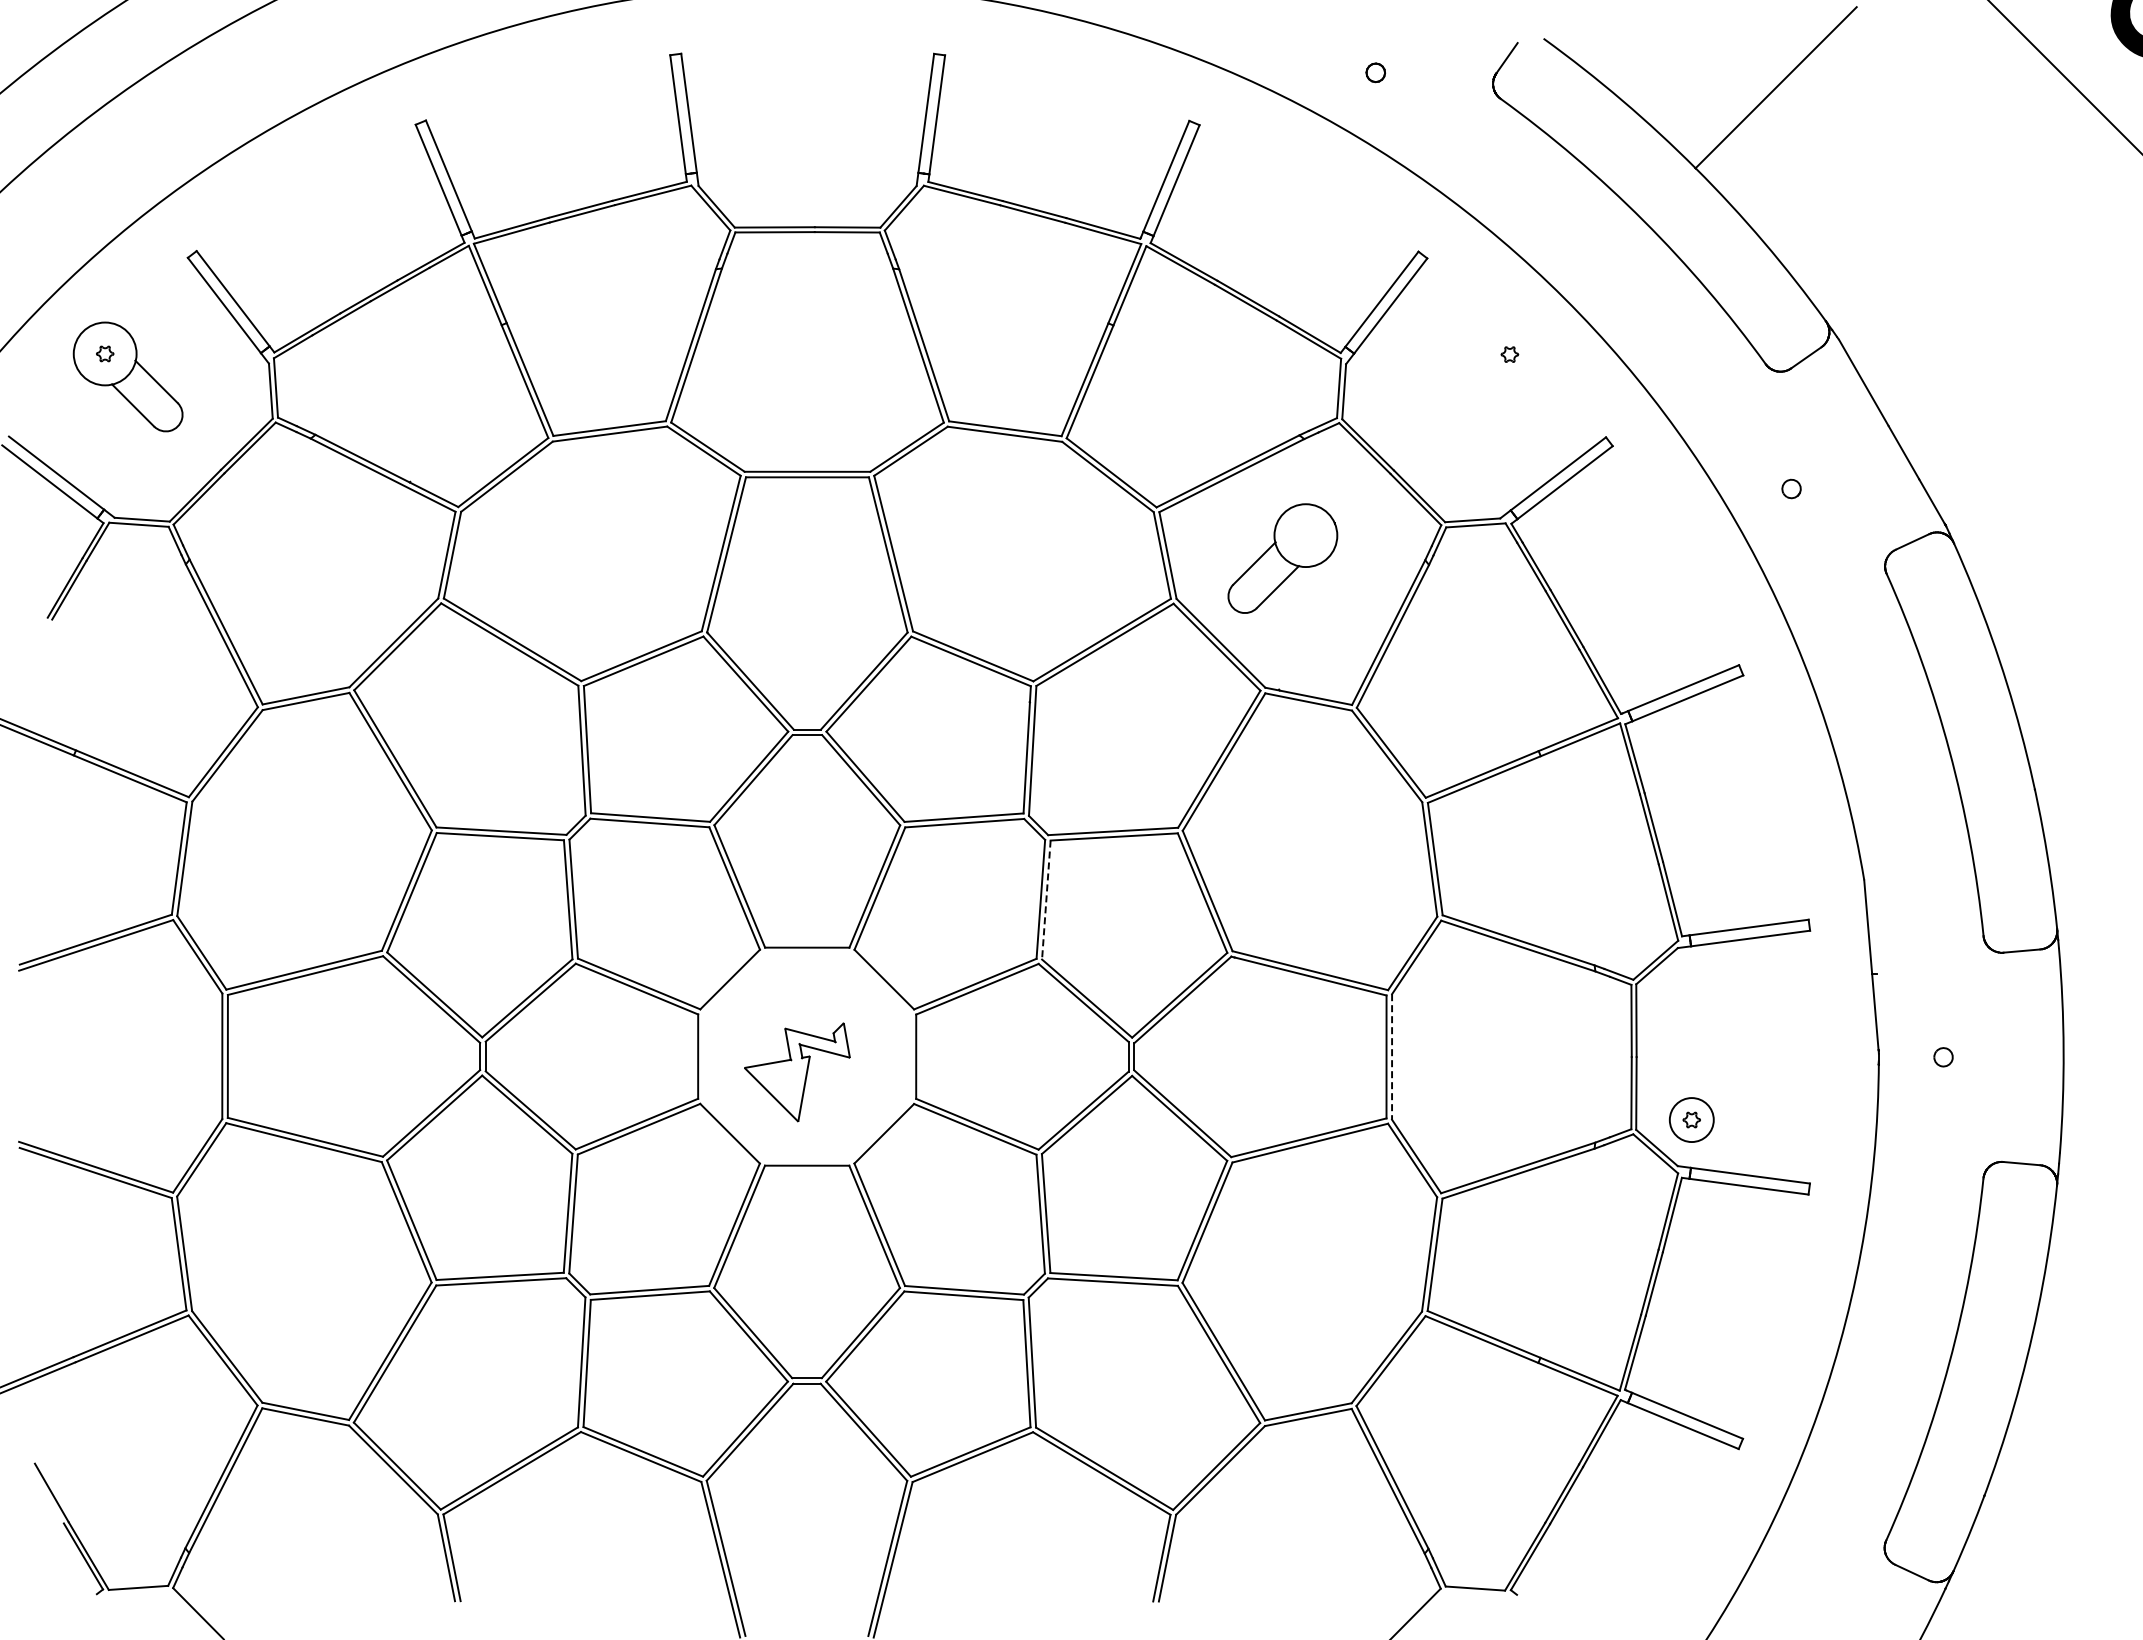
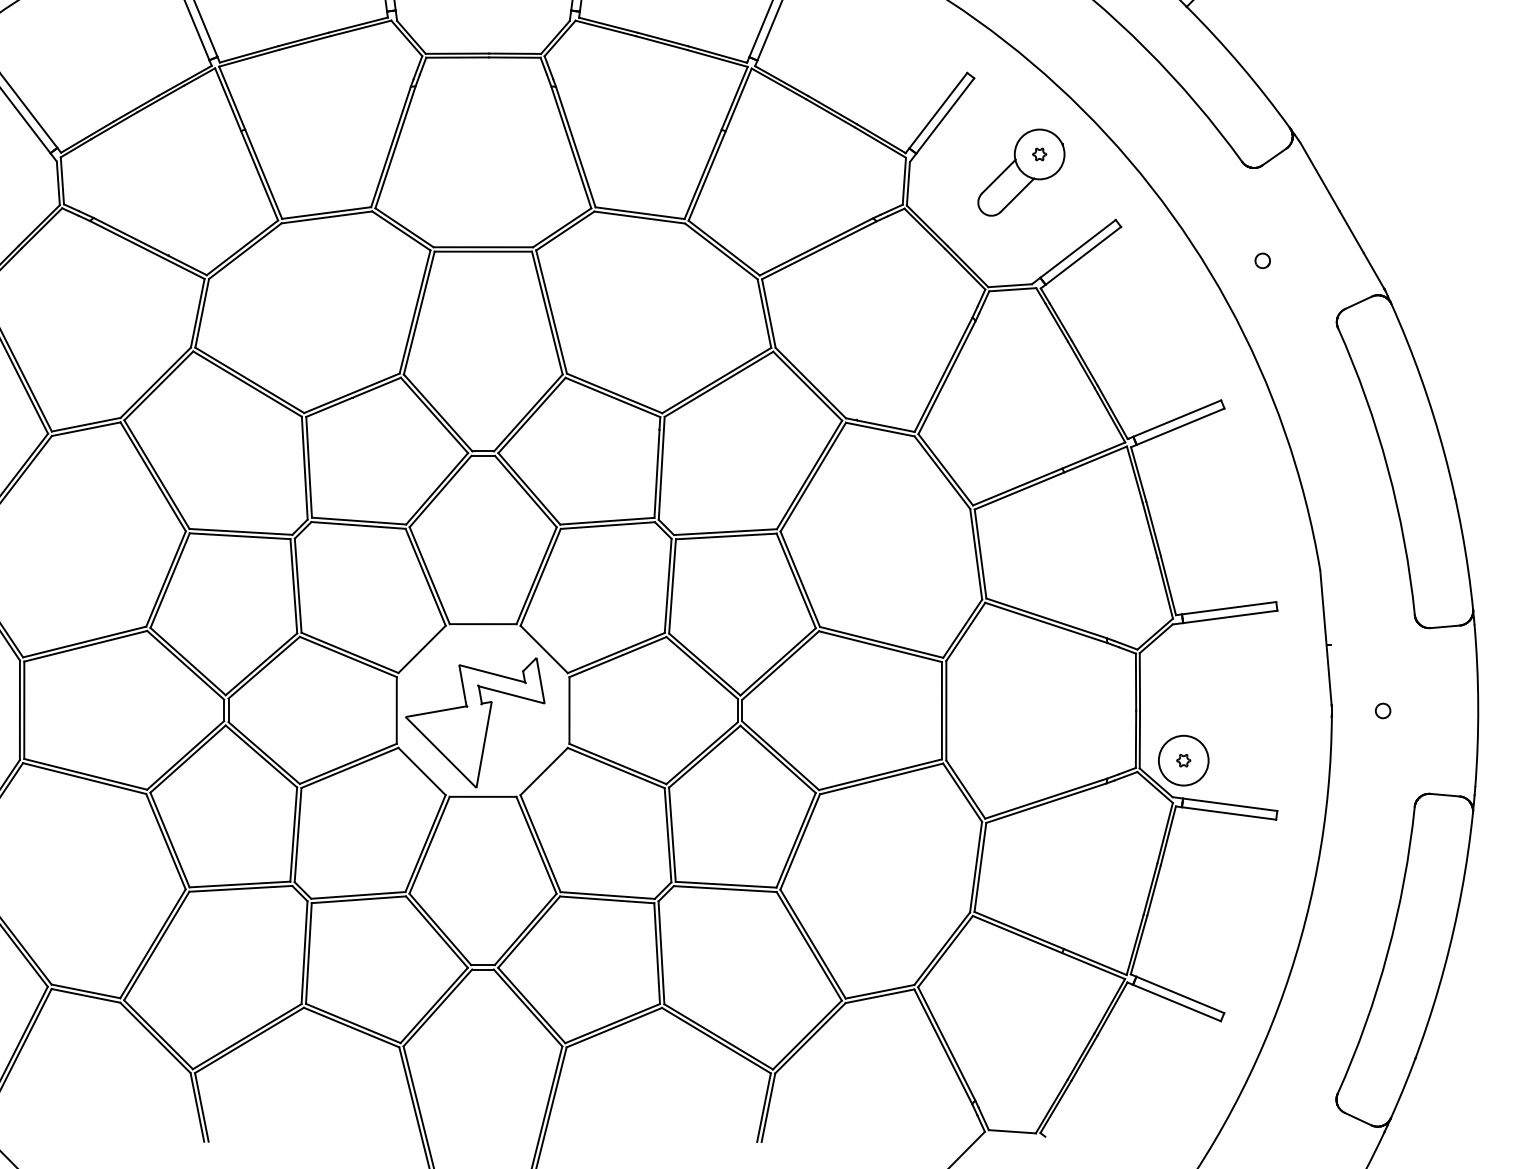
part: (1282, 558) -> (1021, 172), moved
line: (1046, 900) -> (672, 586), dashed -> solid
line: (1392, 1056) -> (946, 710), dashed -> solid
part: (797, 1072) -> (475, 723), size x1.67
circle: (1691, 1119) -> (1183, 760), size x1.43

